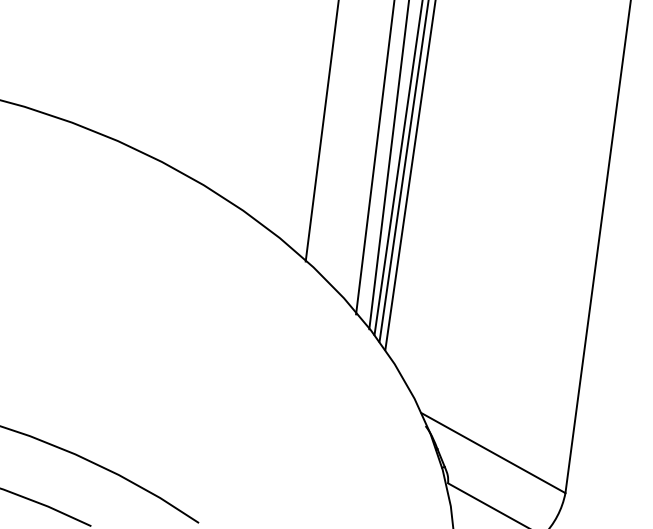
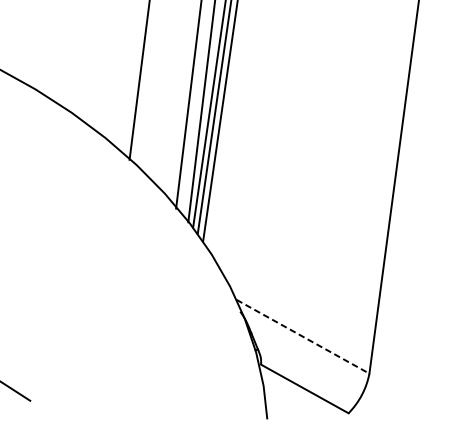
line: (493, 453) -> (302, 337), solid -> dashed

